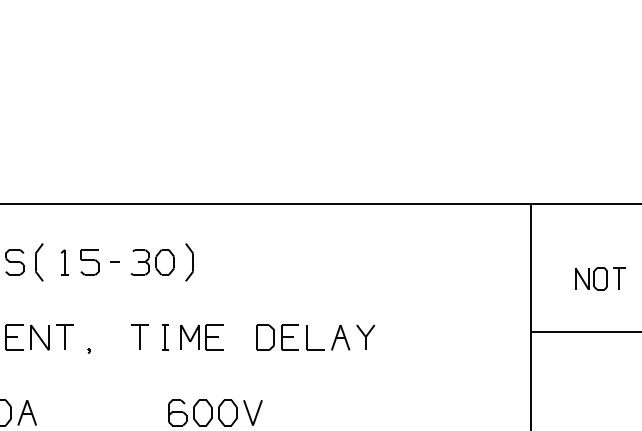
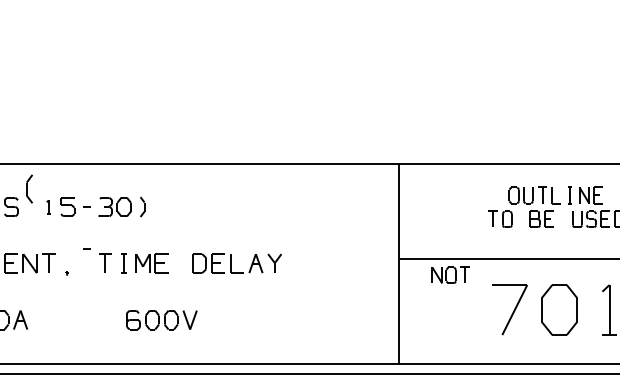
part: (39, 261) -> (29, 188), moved
part: (64, 261) -> (48, 206), size x0.7
part: (189, 261) -> (142, 206), size x0.7
part: (599, 277) -> (450, 274), moved
curve: (114, 317) -> (86, 248), added

